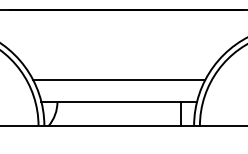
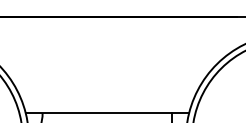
line: (119, 80) -> (107, 90), removed

